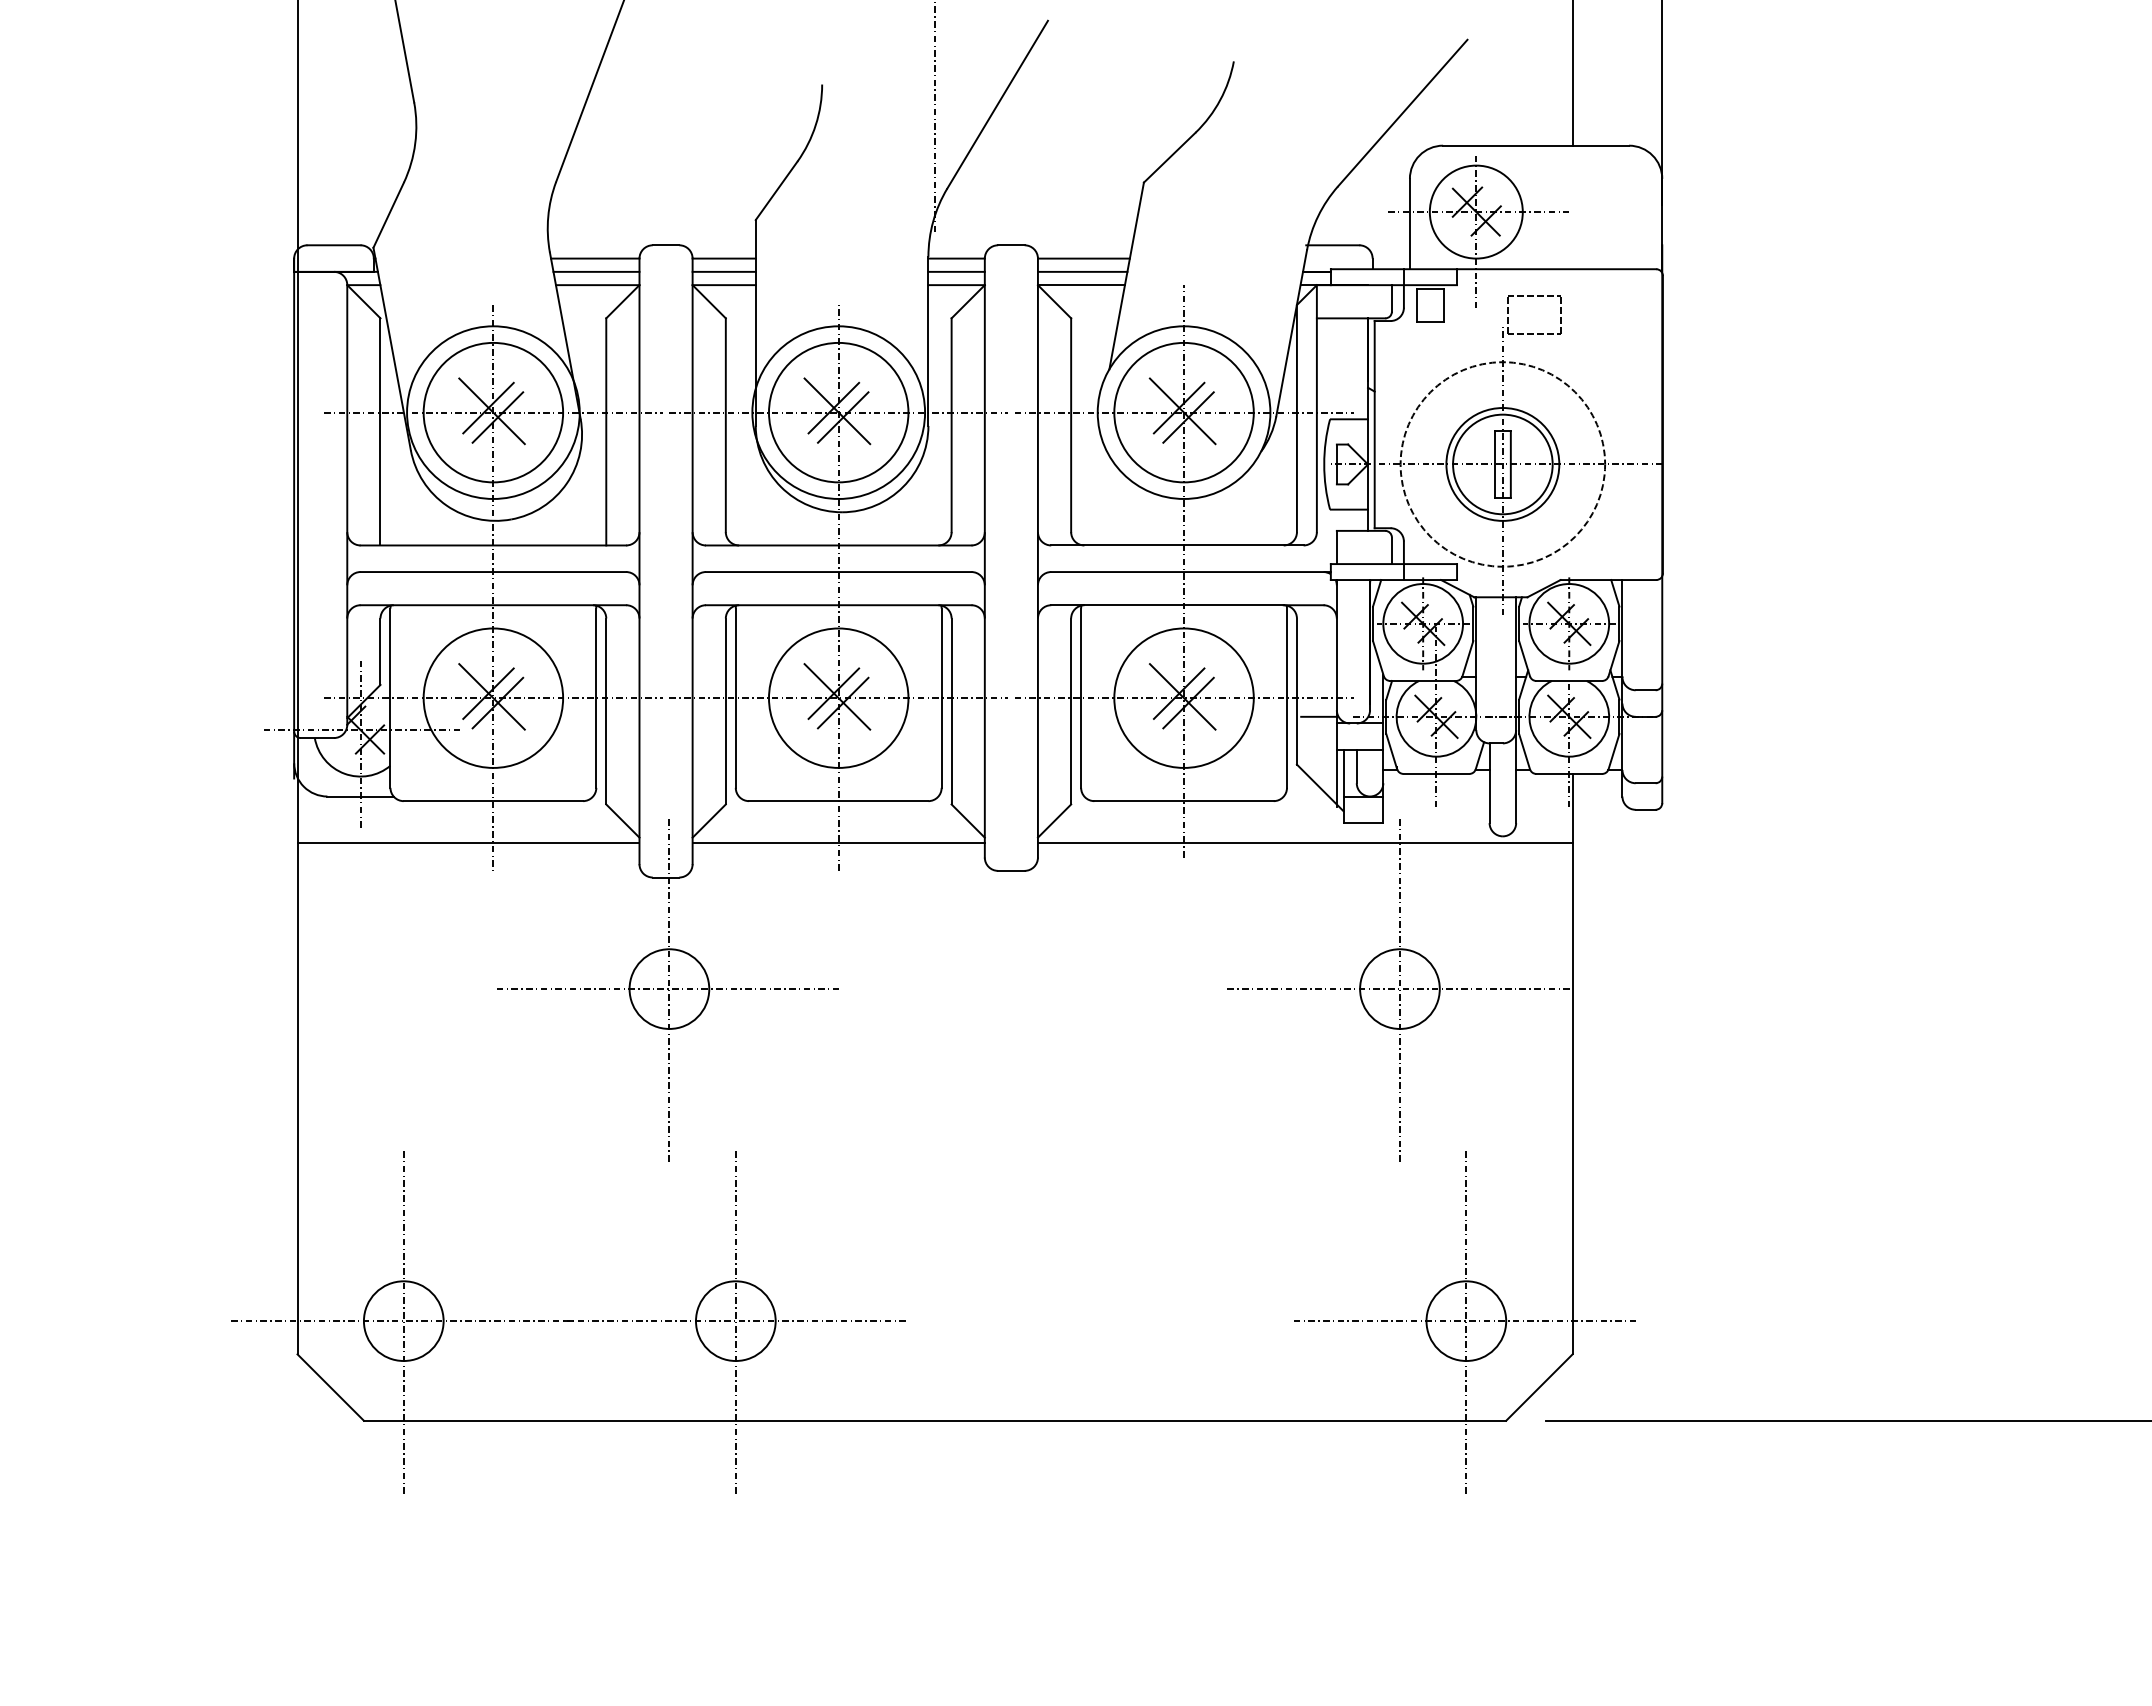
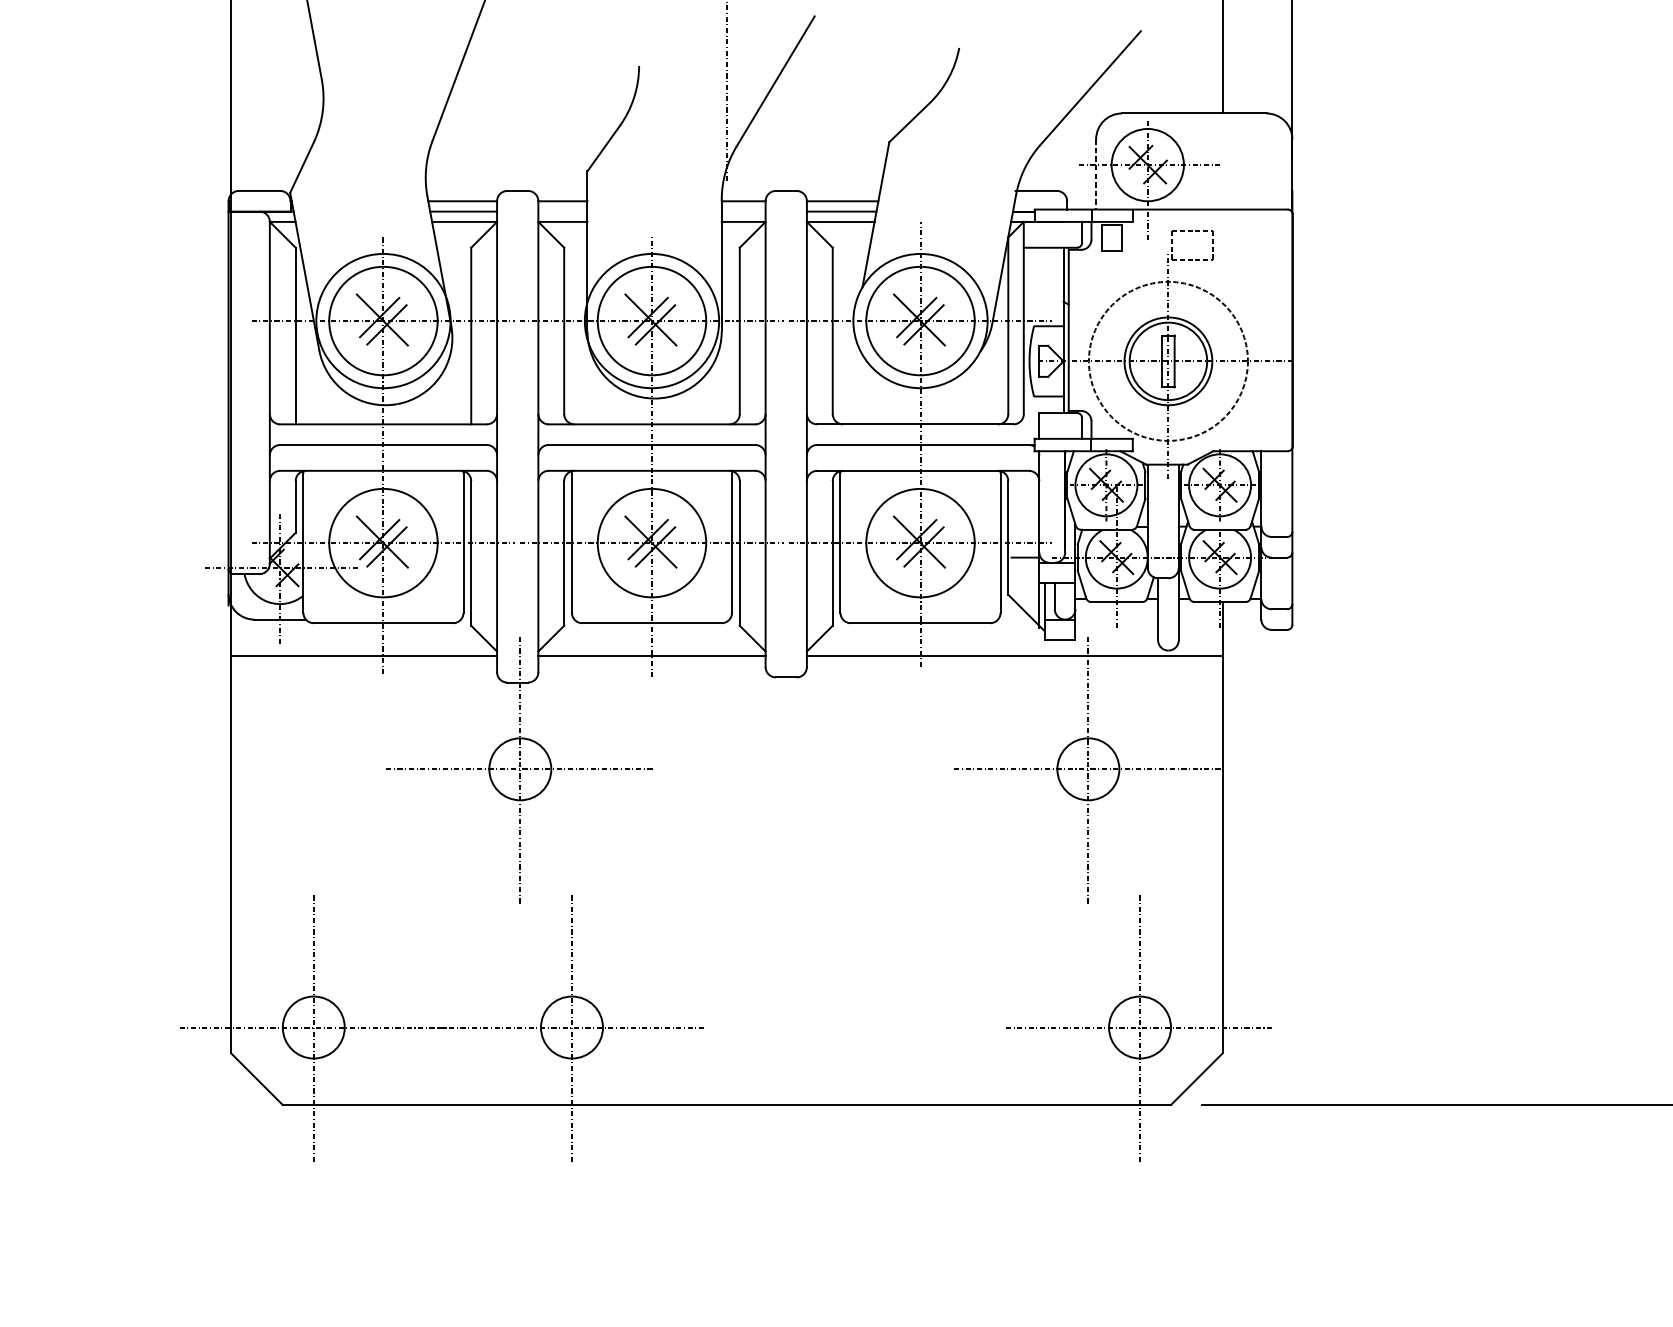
line: (1409, 224) -> (1095, 174), solid -> dashed
line: (723, 271) -> (562, 211), removed
line: (956, 271) -> (743, 211), removed

